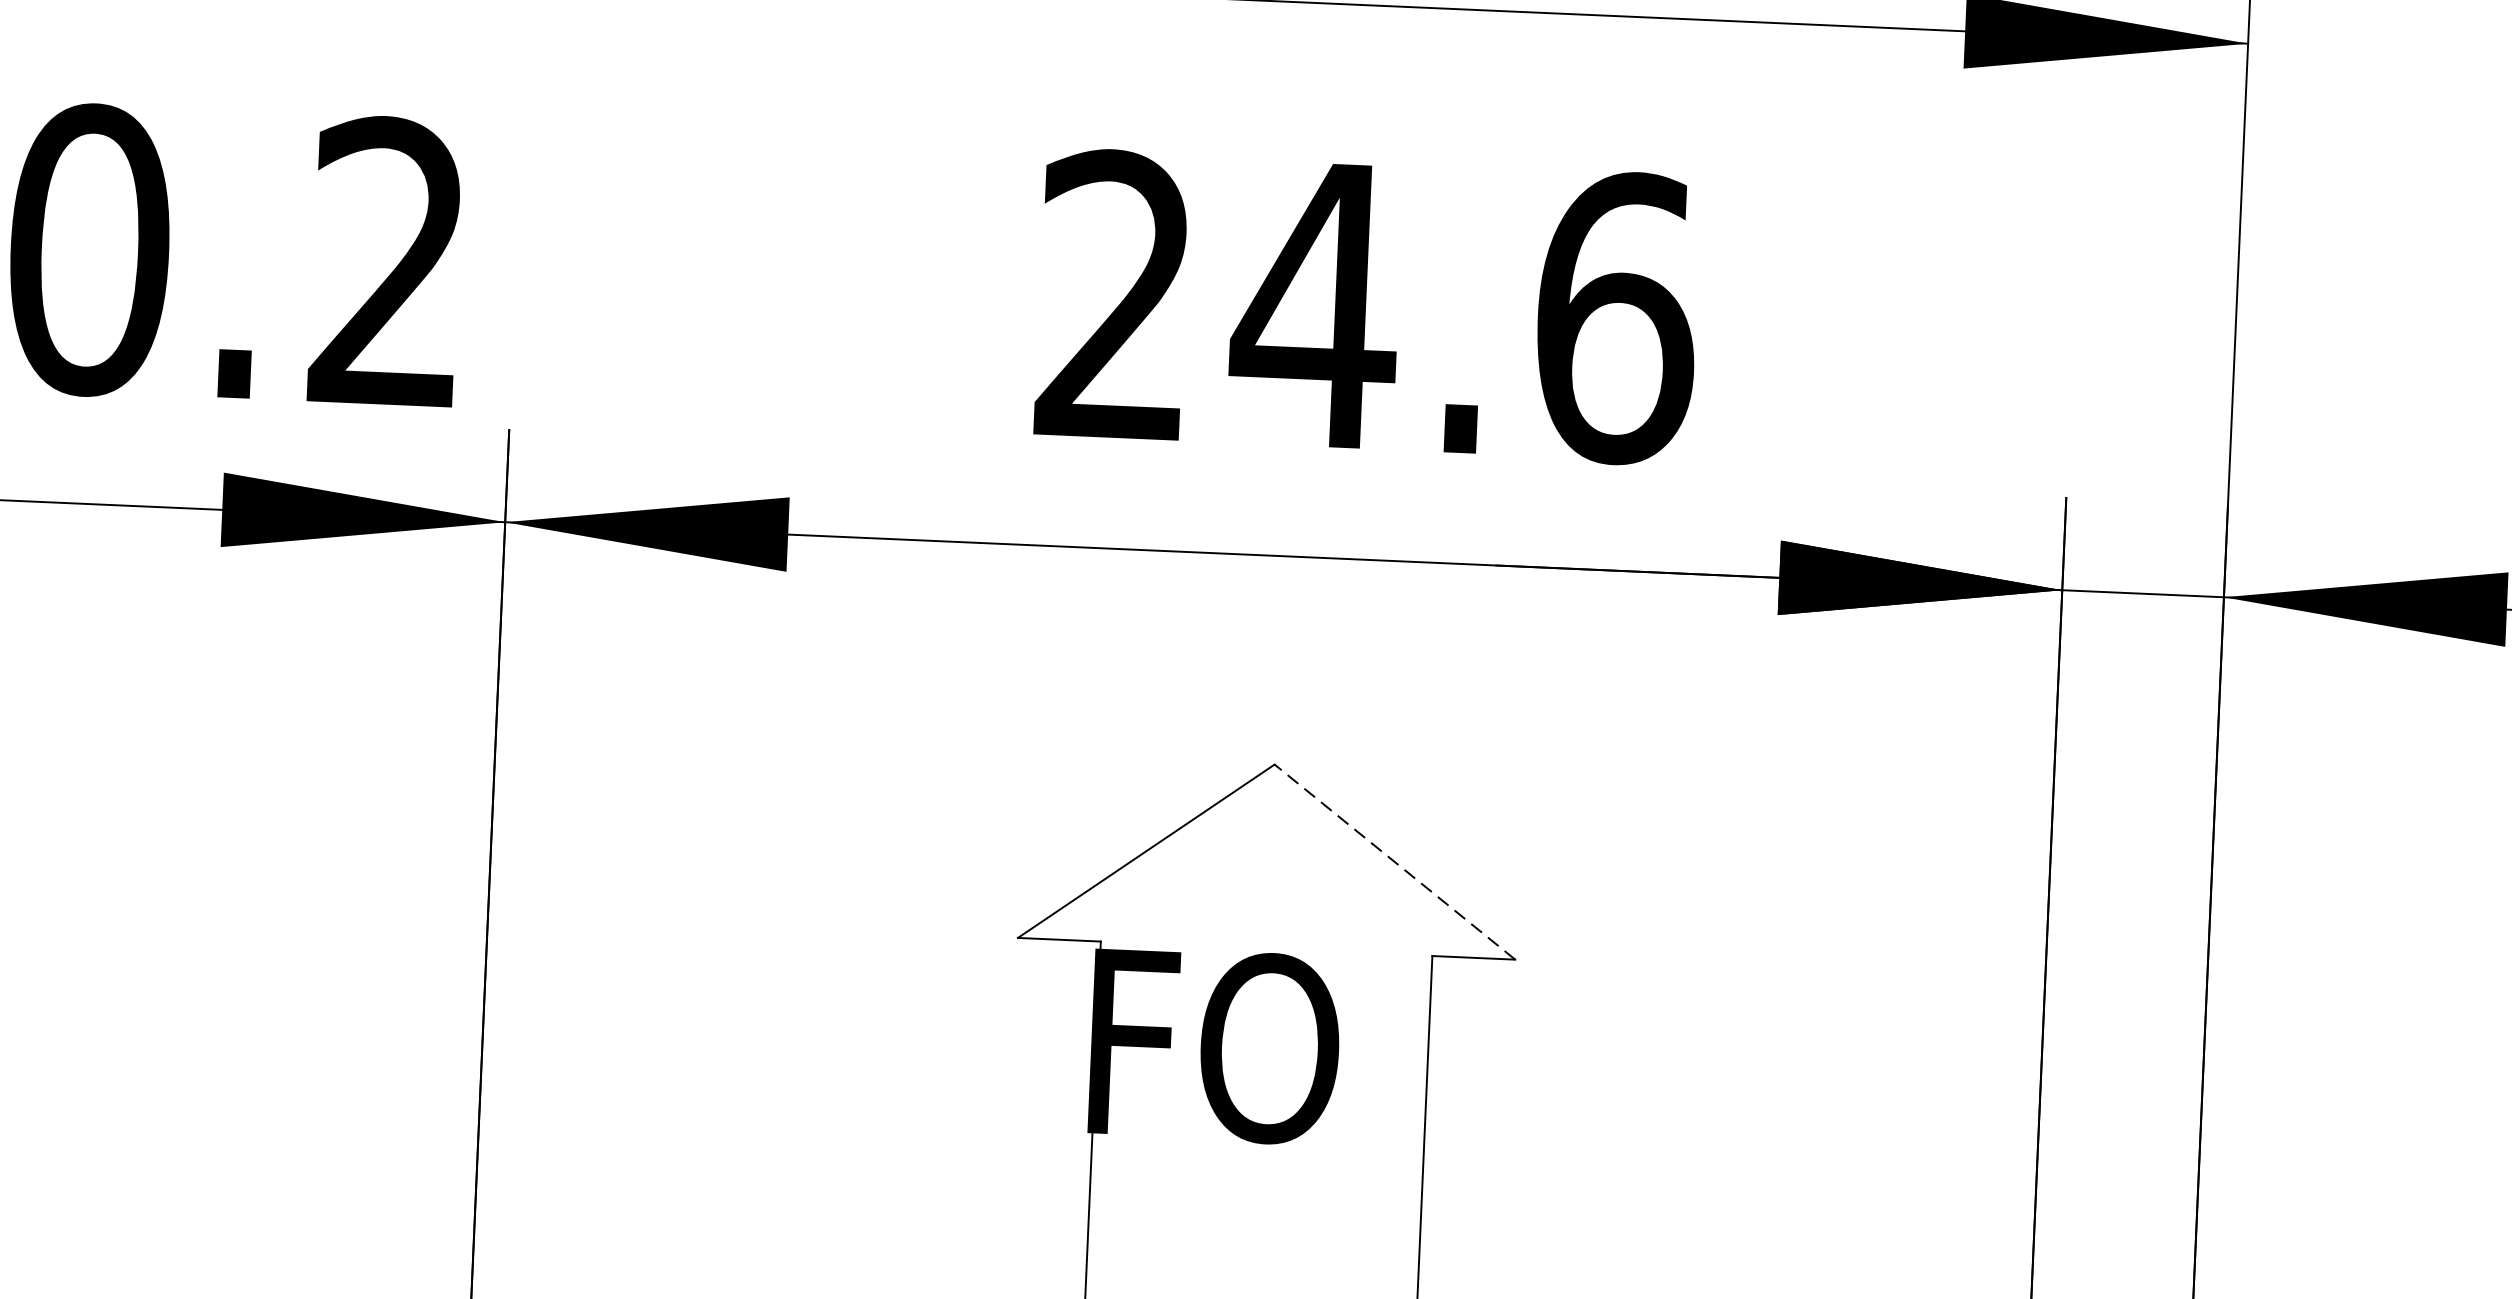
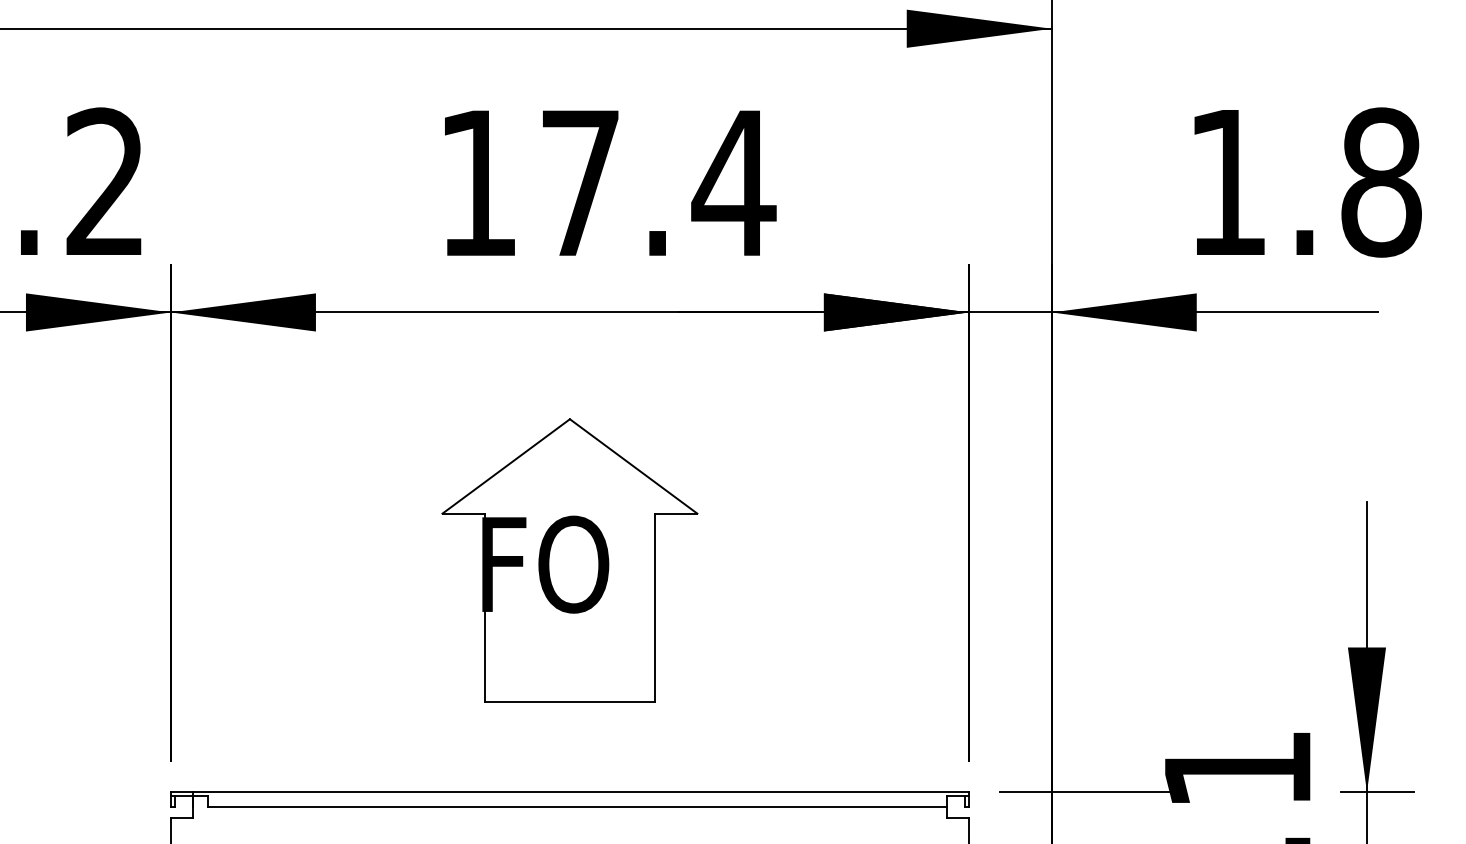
text: (1368, 307) -> (607, 183), 24.6 -> 17.4
line: (1394, 862) -> (633, 466), dashed -> solid

